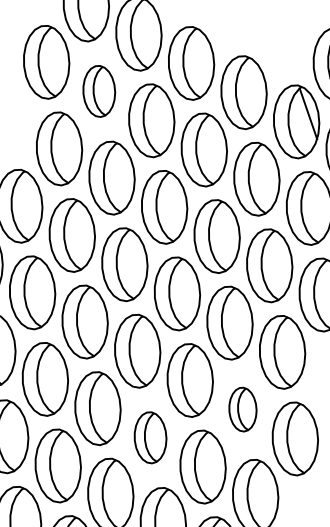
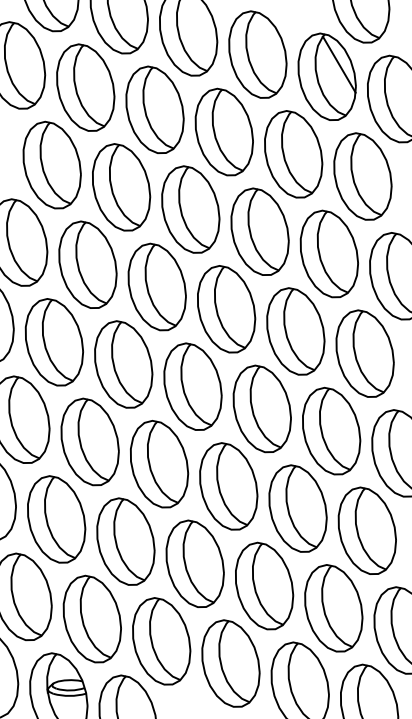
part: (99, 91) -> (85, 87), size x1.43
part: (242, 408) -> (331, 430), size x1.67
part: (150, 437) -> (228, 486), size x1.43

